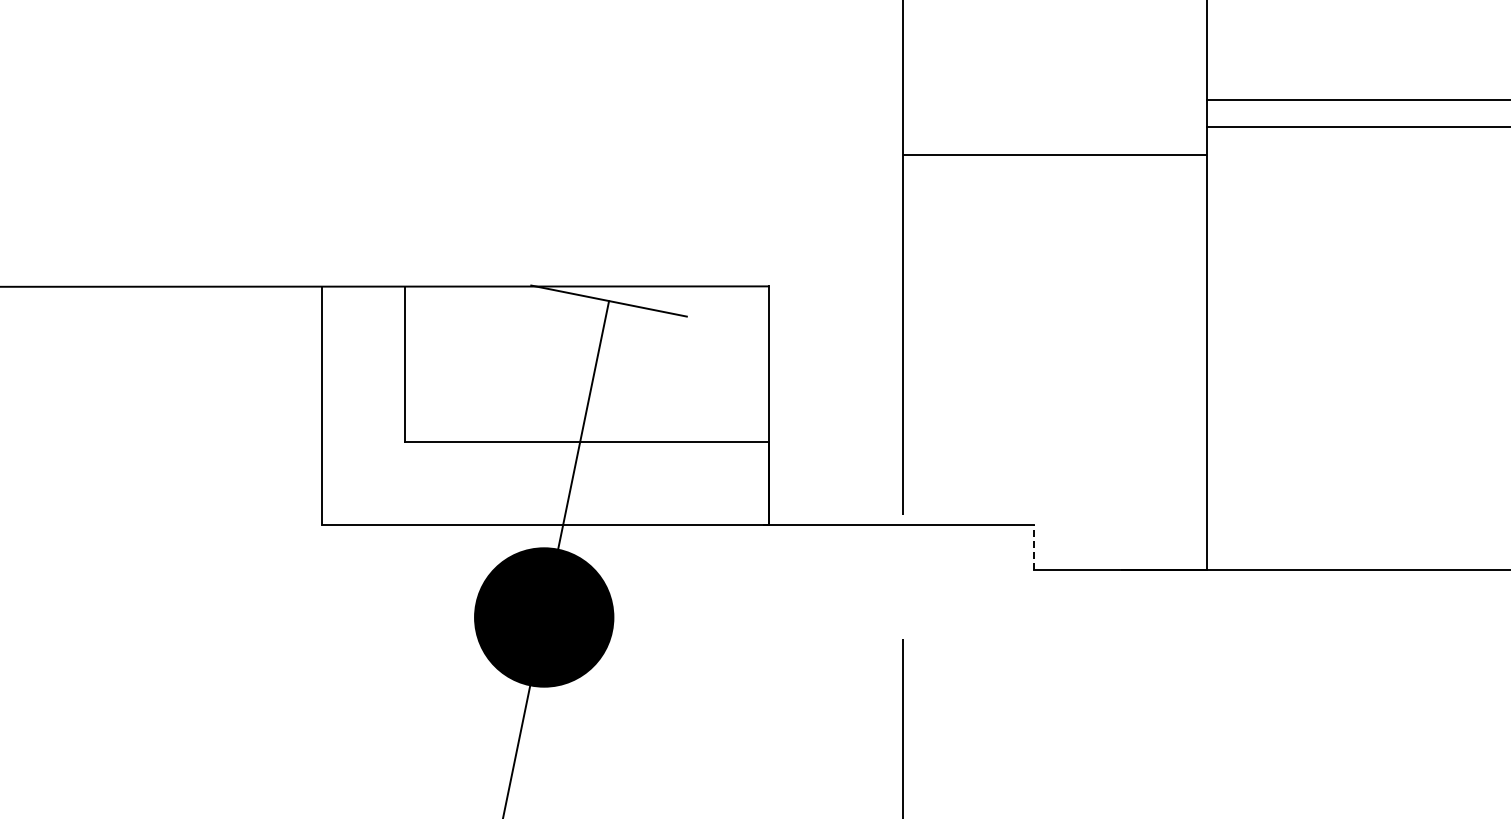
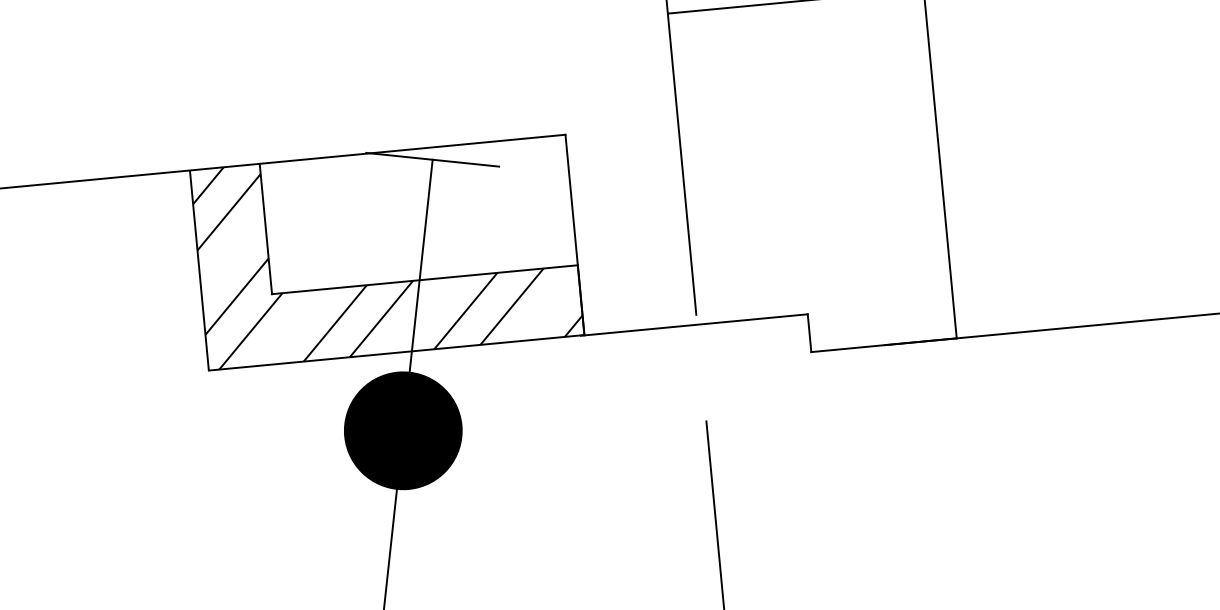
hatch: (544, 405) -> (386, 252), added
line: (1034, 547) -> (809, 333), dashed -> solid

